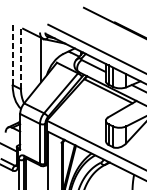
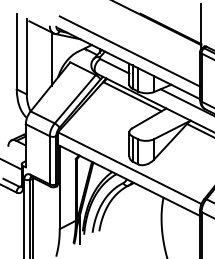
line: (12, 53) -> (16, 51), dashed -> solid
line: (20, 57) -> (26, 56), dashed -> solid

